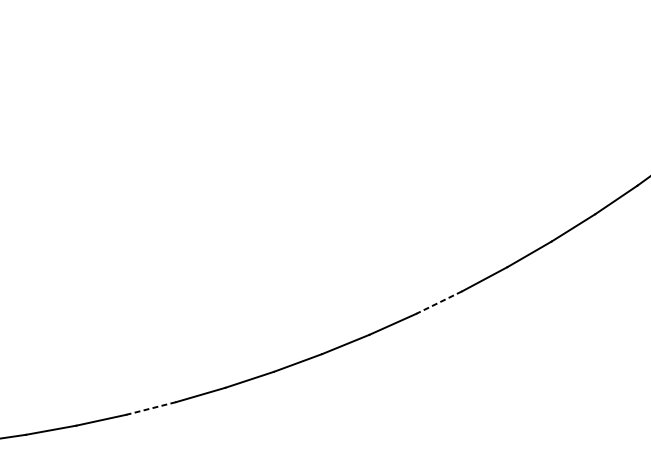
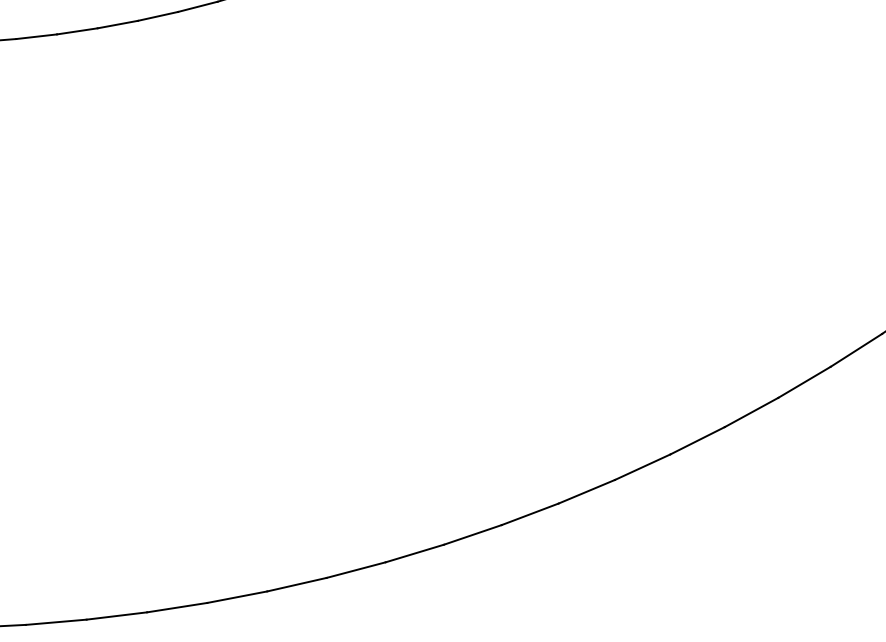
line: (438, 302) -> (586, 491), dashed -> solid
line: (150, 408) -> (236, 597), dashed -> solid

